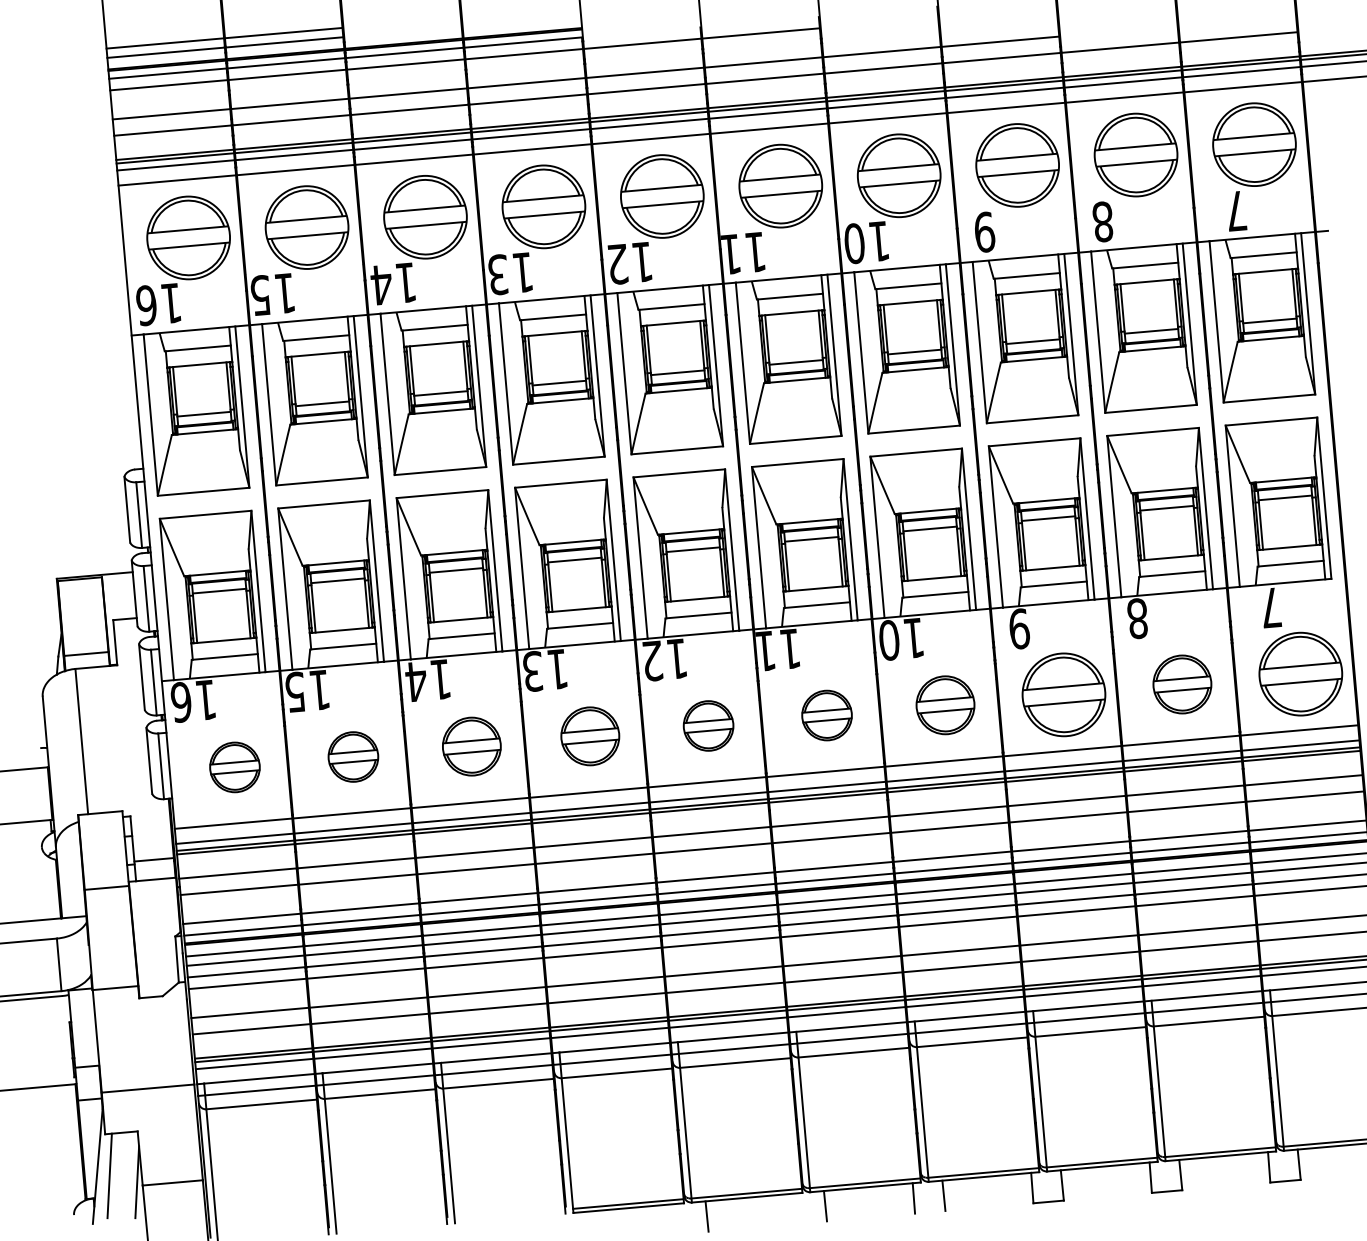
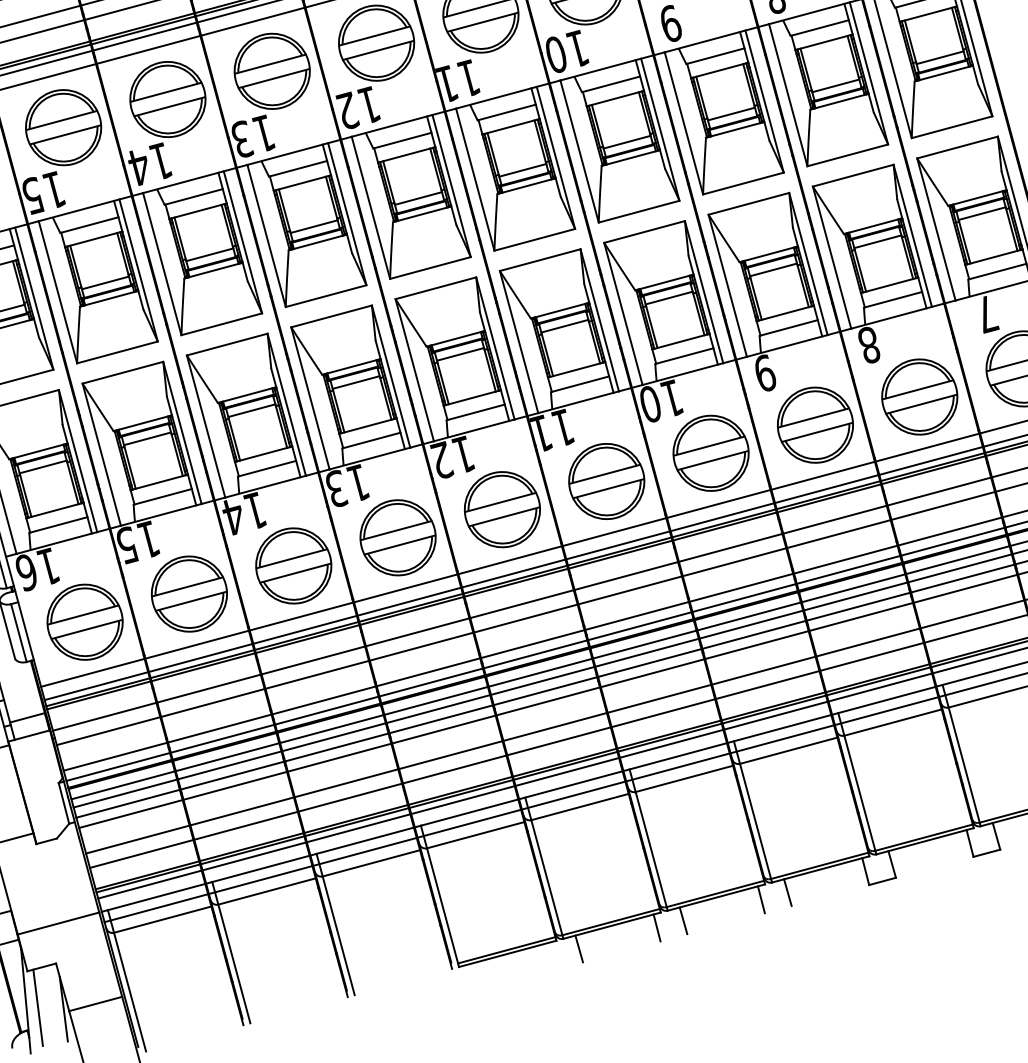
part: (1182, 684) -> (919, 397), size x1.43
part: (945, 705) -> (711, 453), size x1.43
part: (826, 715) -> (606, 481), size x1.67
part: (708, 725) -> (502, 509), size x1.67
part: (590, 736) -> (398, 537), size x1.43
part: (471, 746) -> (293, 565), size x1.43
part: (353, 756) -> (189, 593), size x1.67
part: (234, 767) -> (84, 622), size x1.67
line: (795, 1208) -> (657, 927), added

